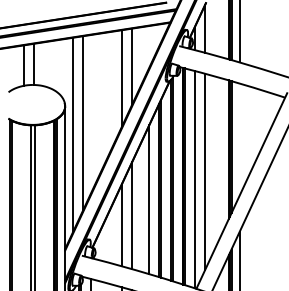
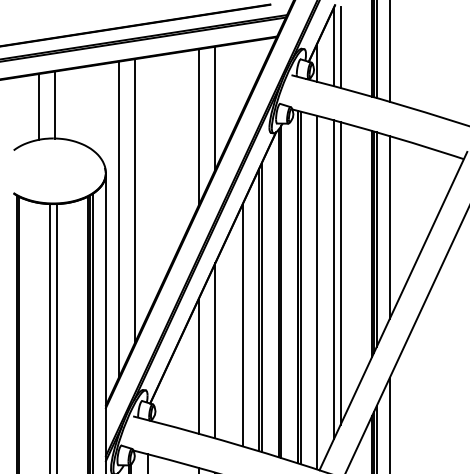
line: (209, 28) -> (340, 46), added
line: (239, 139) -> (389, 227), added
line: (209, 167) -> (340, 272), added

